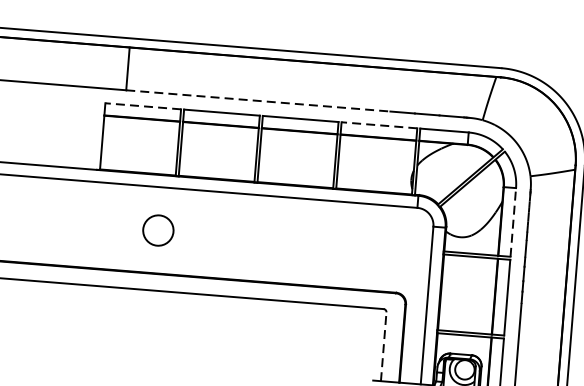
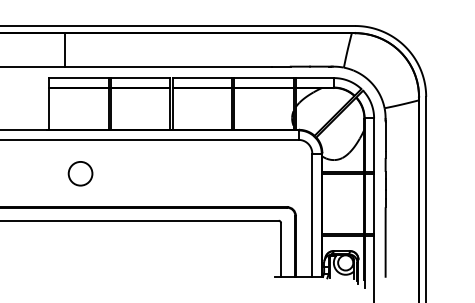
line: (258, 100) -> (168, 66), dashed -> solid
line: (143, 106) -> (79, 78), dashed -> solid
line: (378, 125) -> (263, 78), dashed -> solid
line: (513, 222) -> (374, 145), dashed -> solid
circle: (158, 230) -> (80, 173), moved
line: (384, 347) -> (281, 250), dashed -> solid

